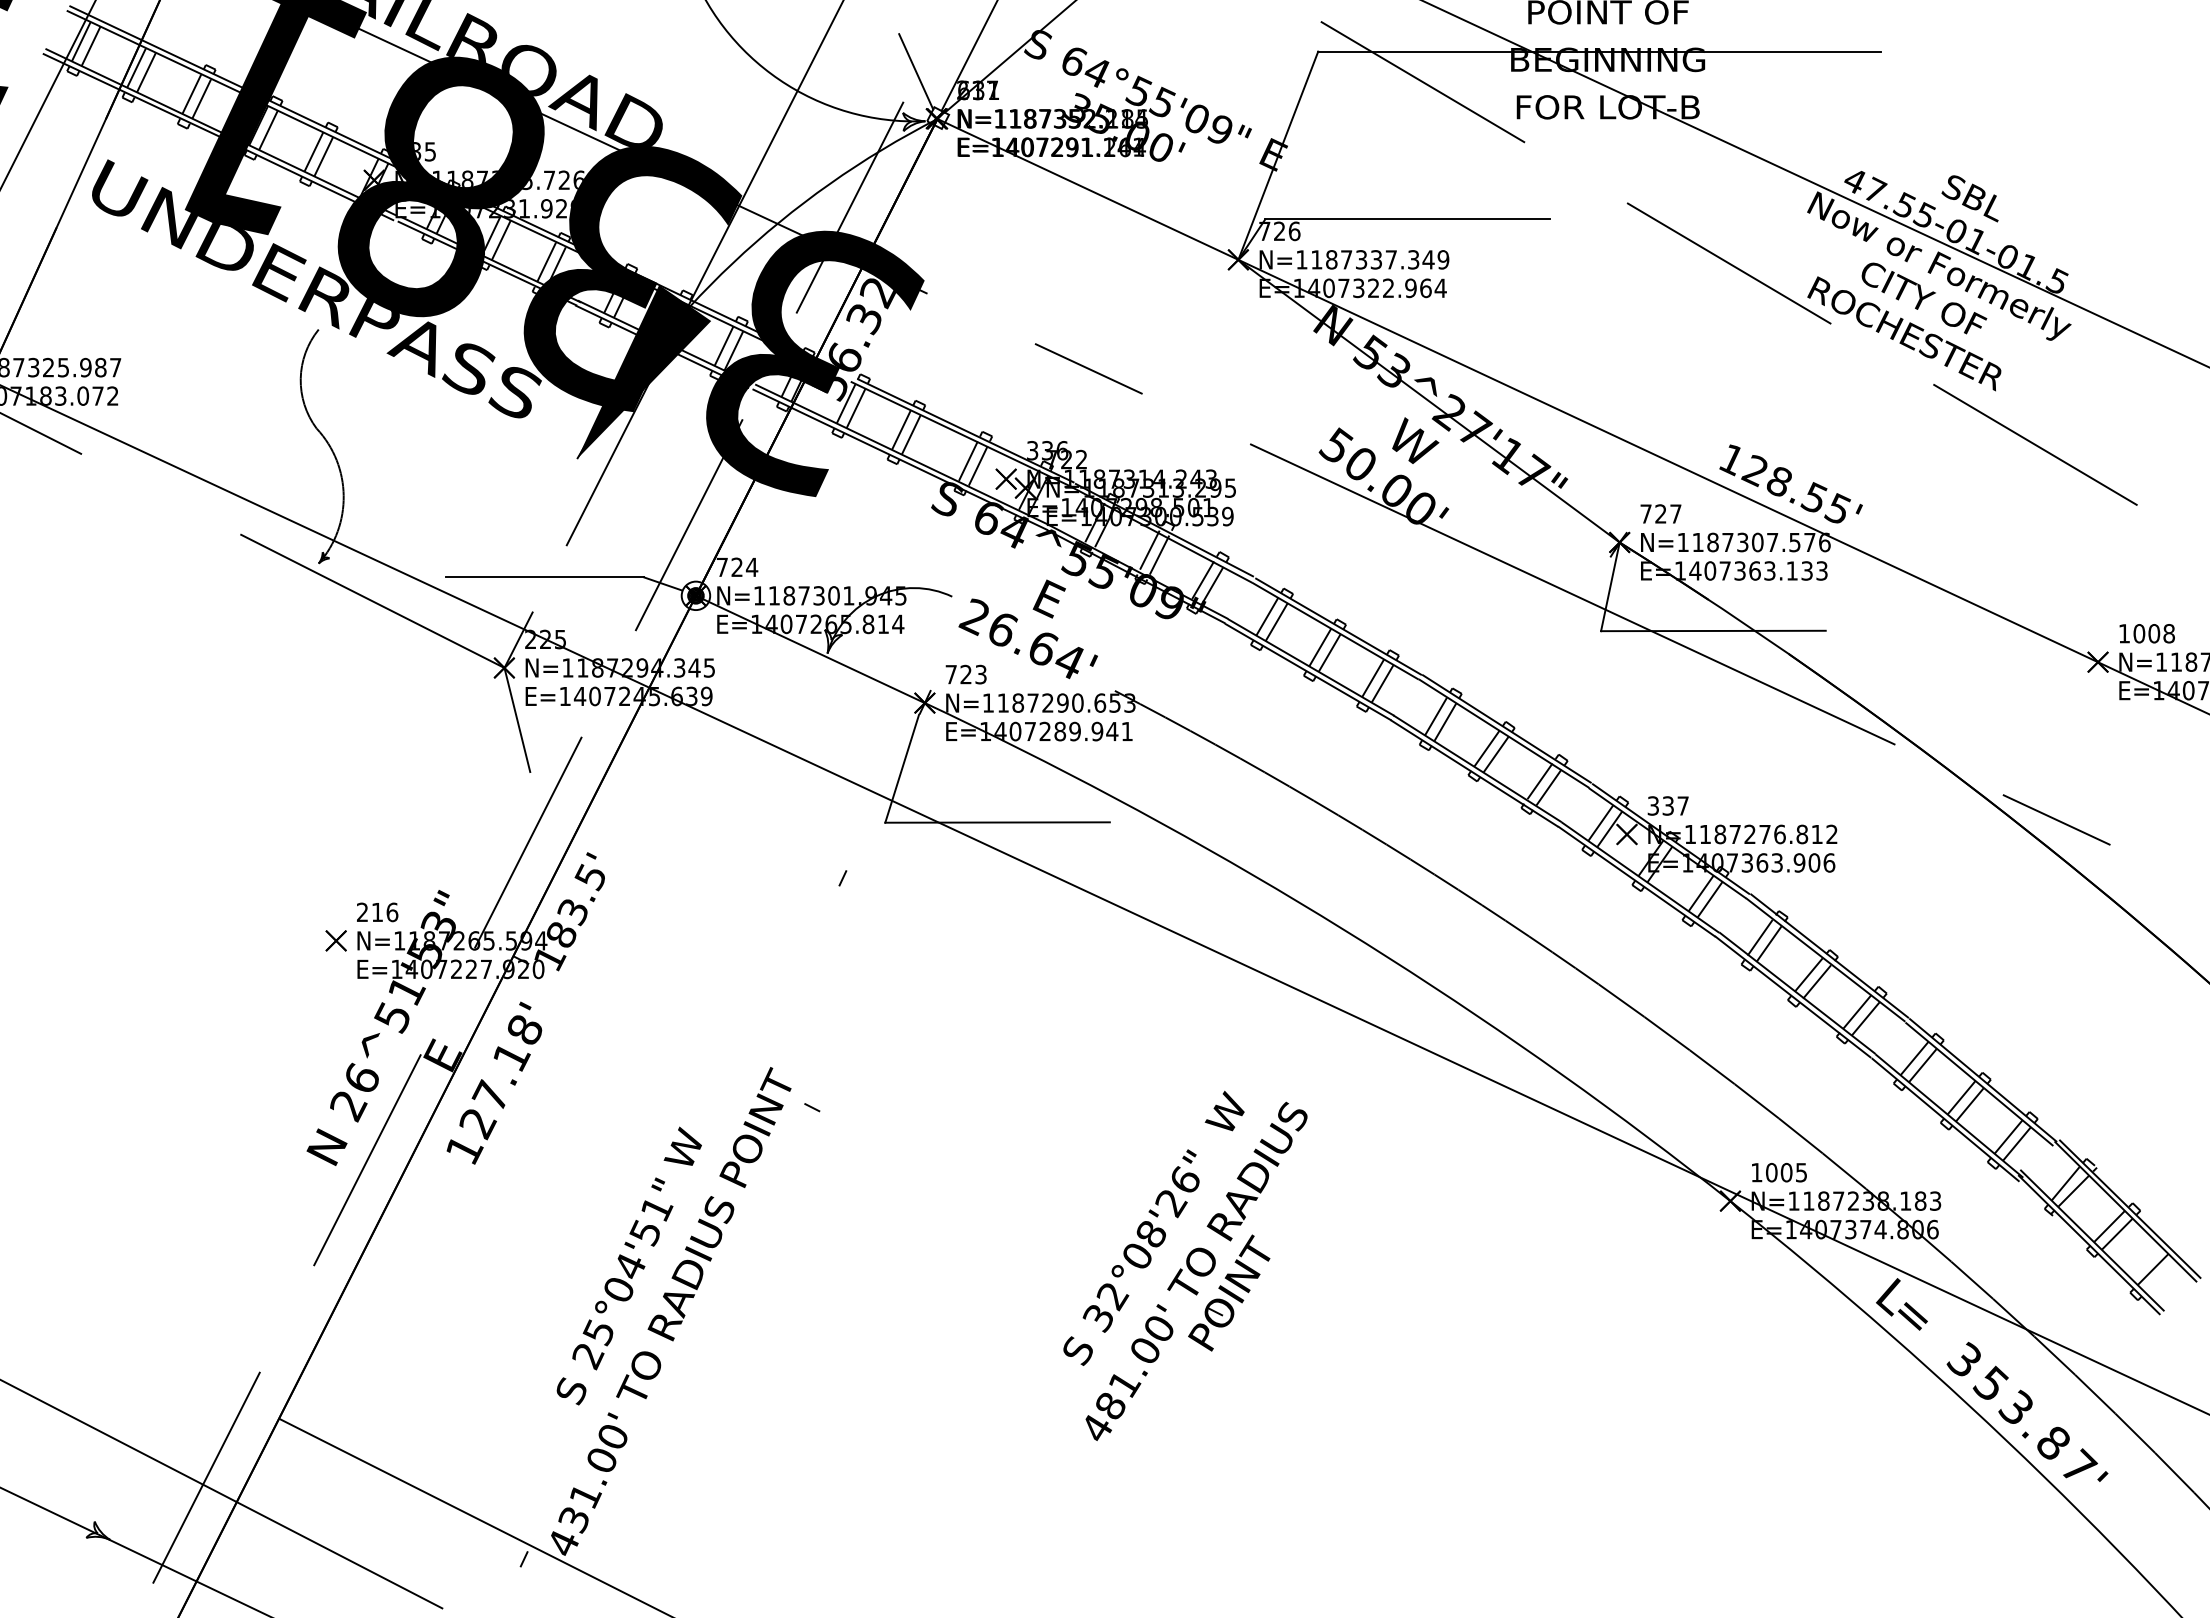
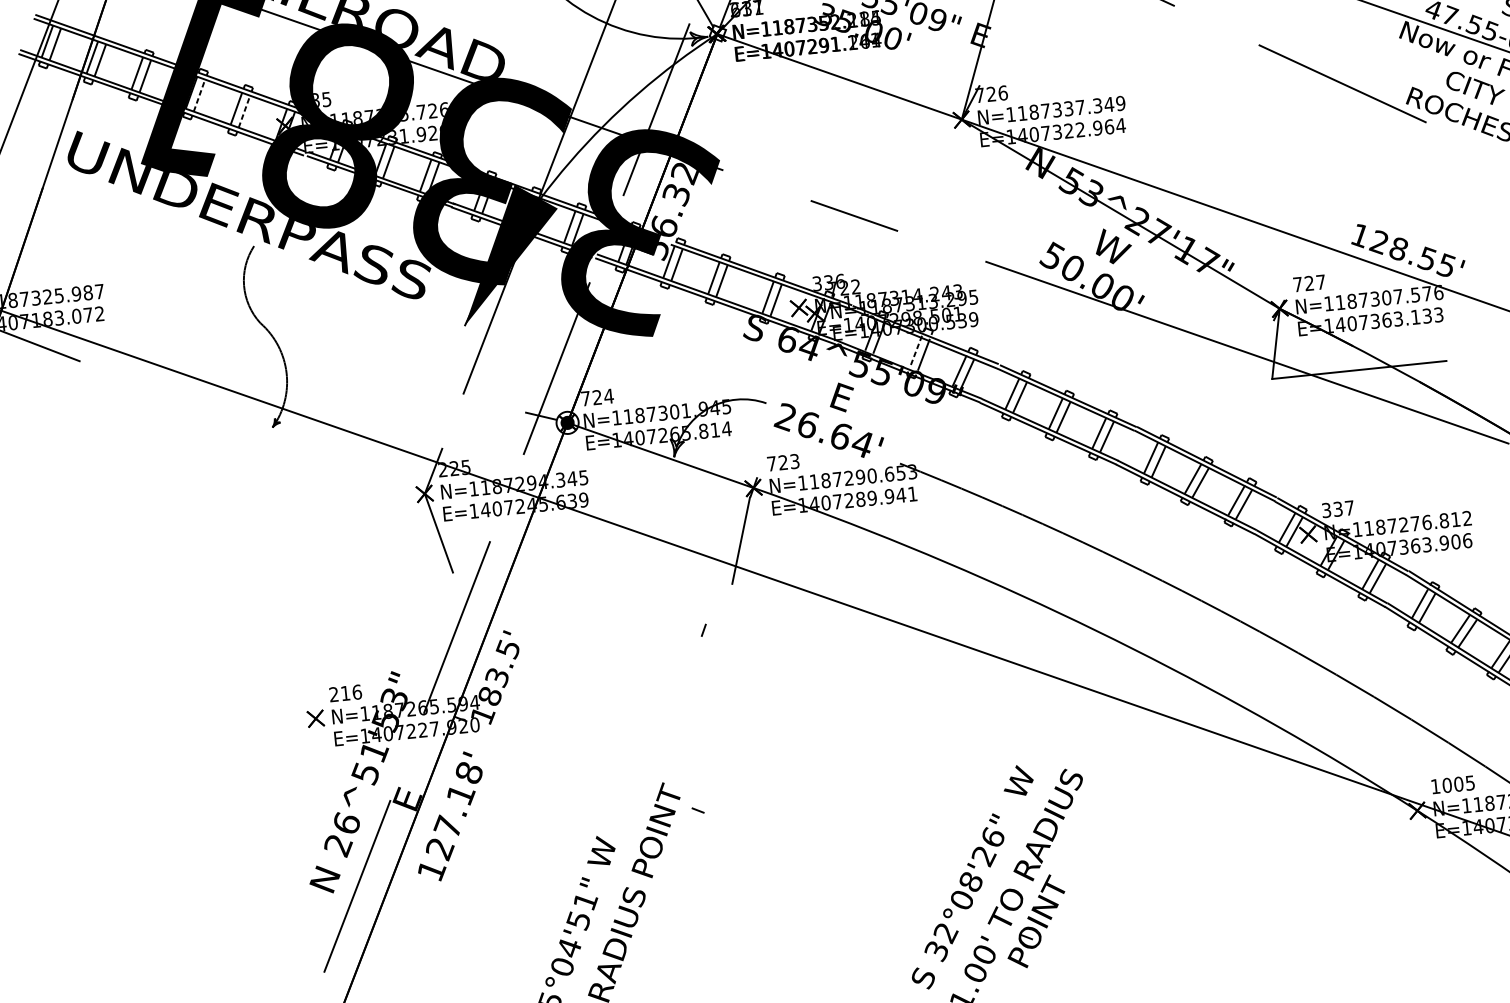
line: (268, 130) -> (199, 95), solid -> dashed
line: (323, 156) -> (244, 111), solid -> dashed
line: (1407, 219) -> (1089, 75), removed
line: (1149, 550) -> (915, 352), solid -> dashed
line: (544, 577) -> (448, 420), removed
line: (372, 601) -> (317, 452), removed
line: (997, 822) -> (819, 574), removed

